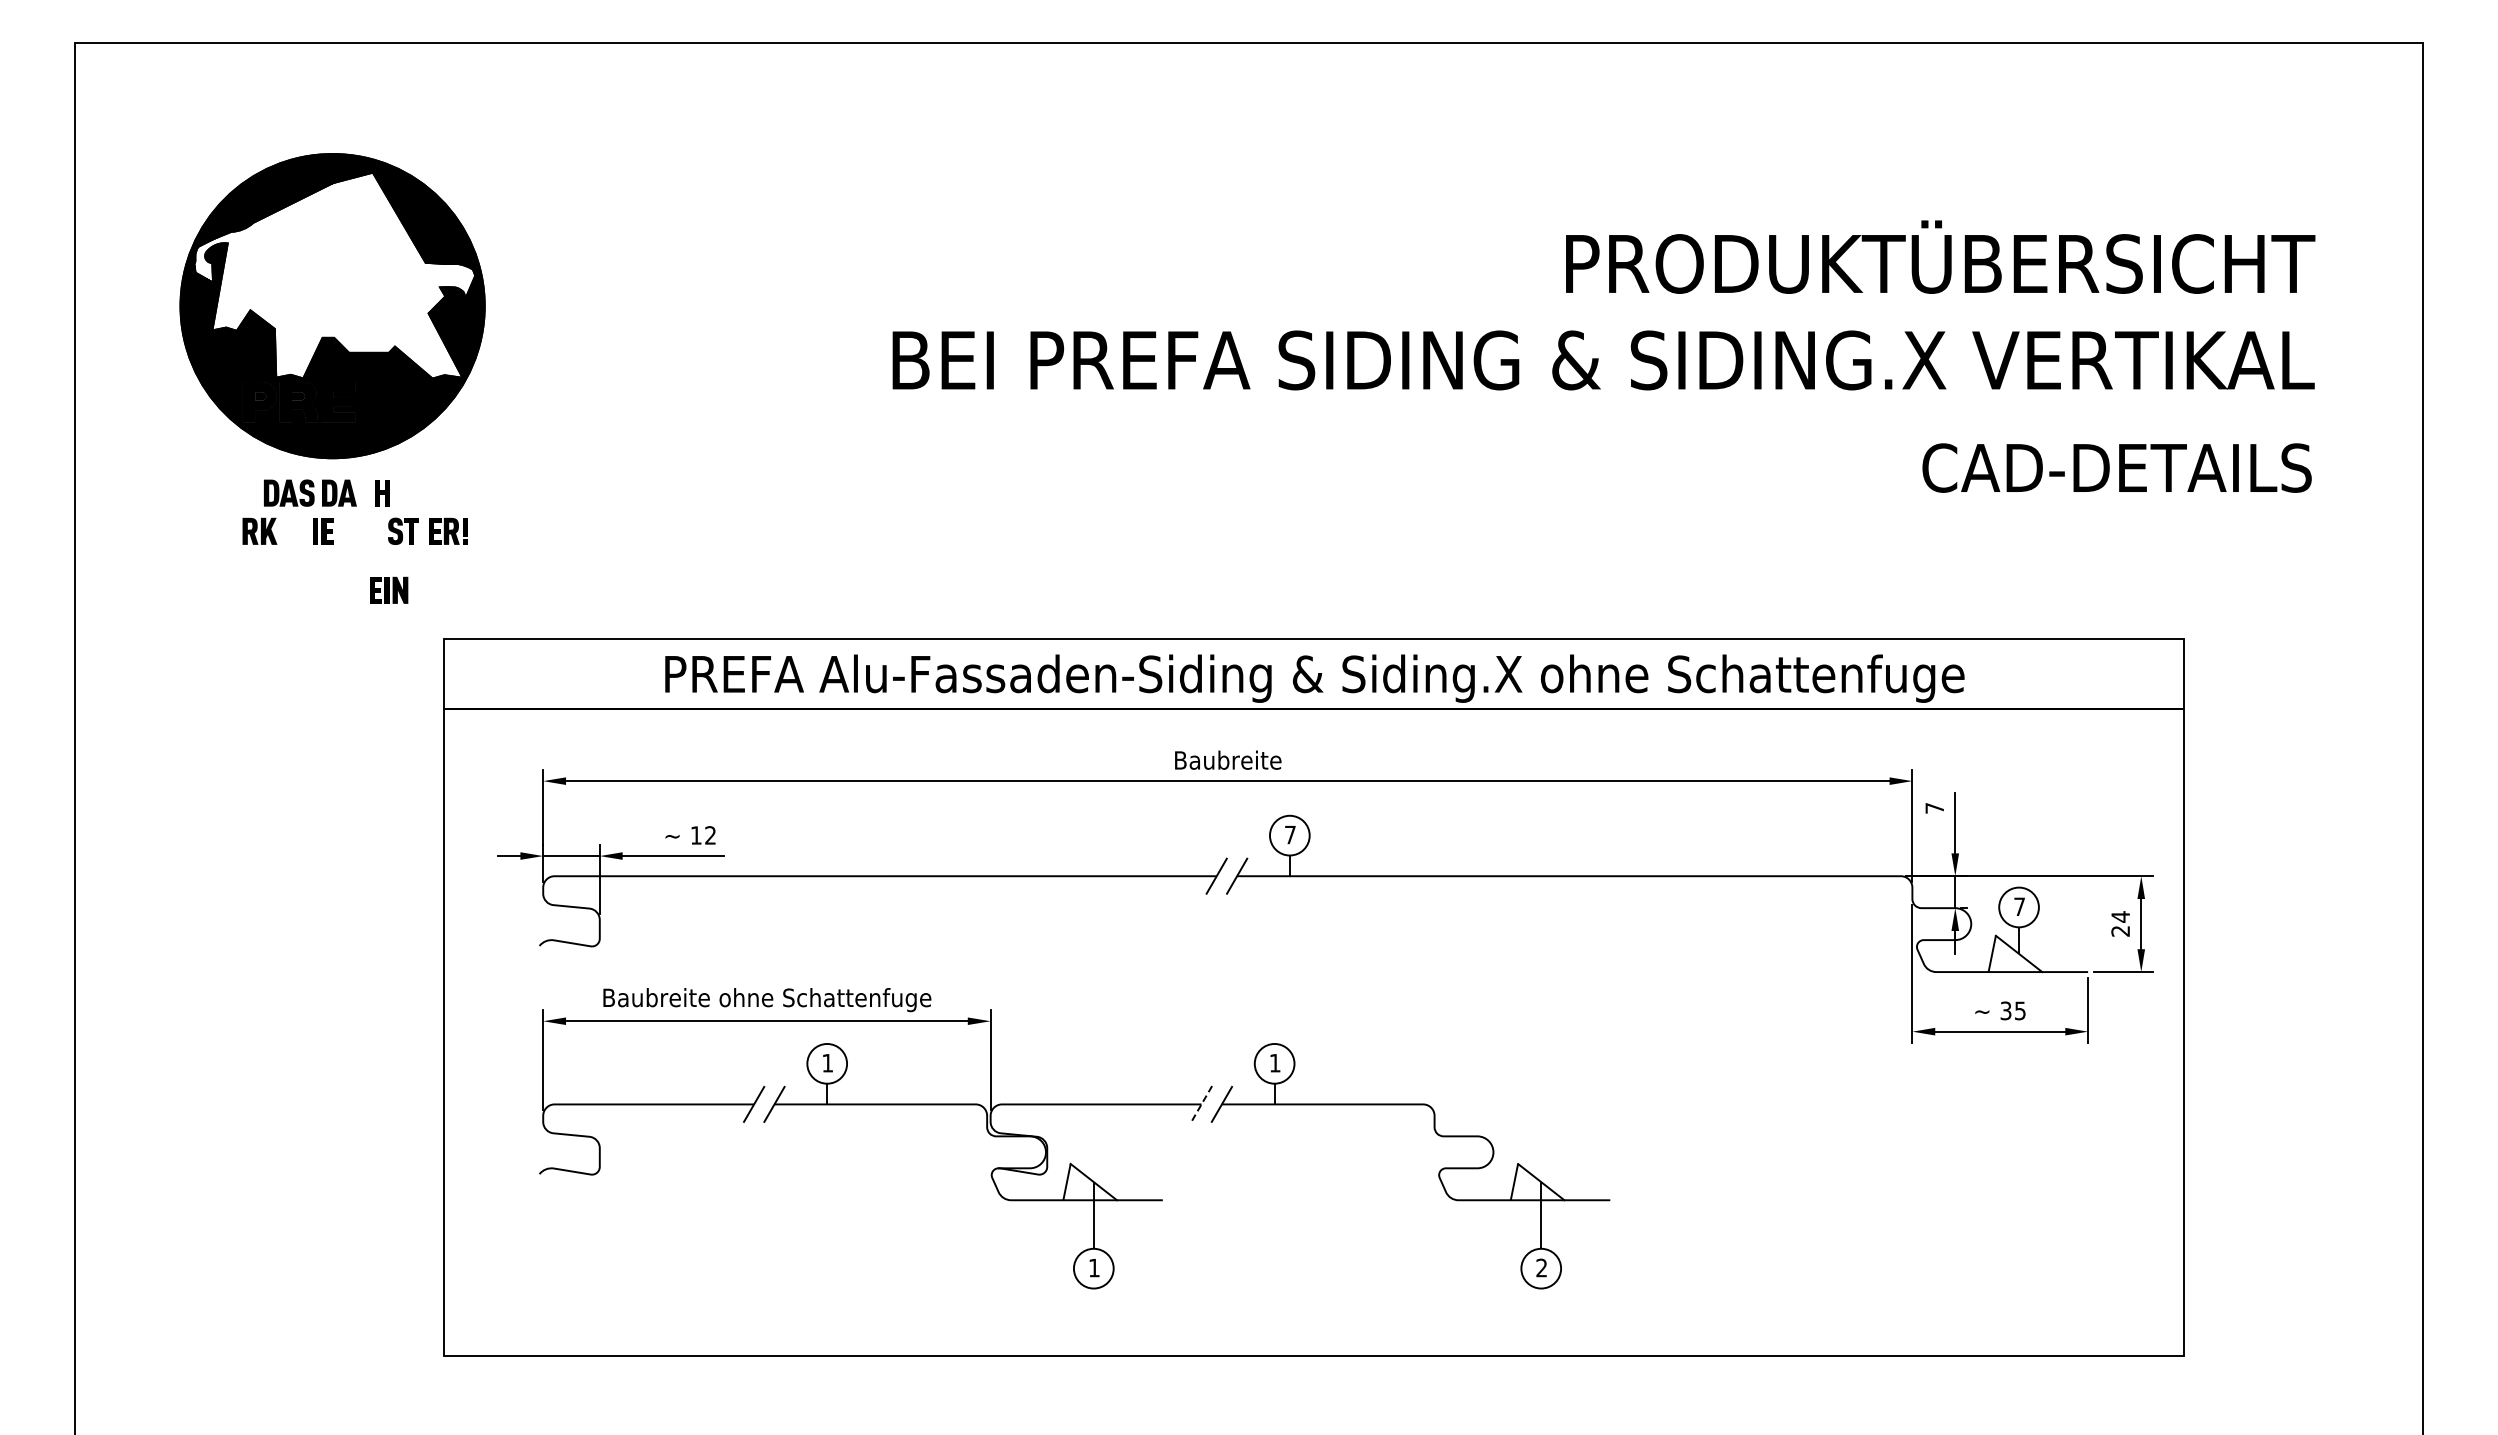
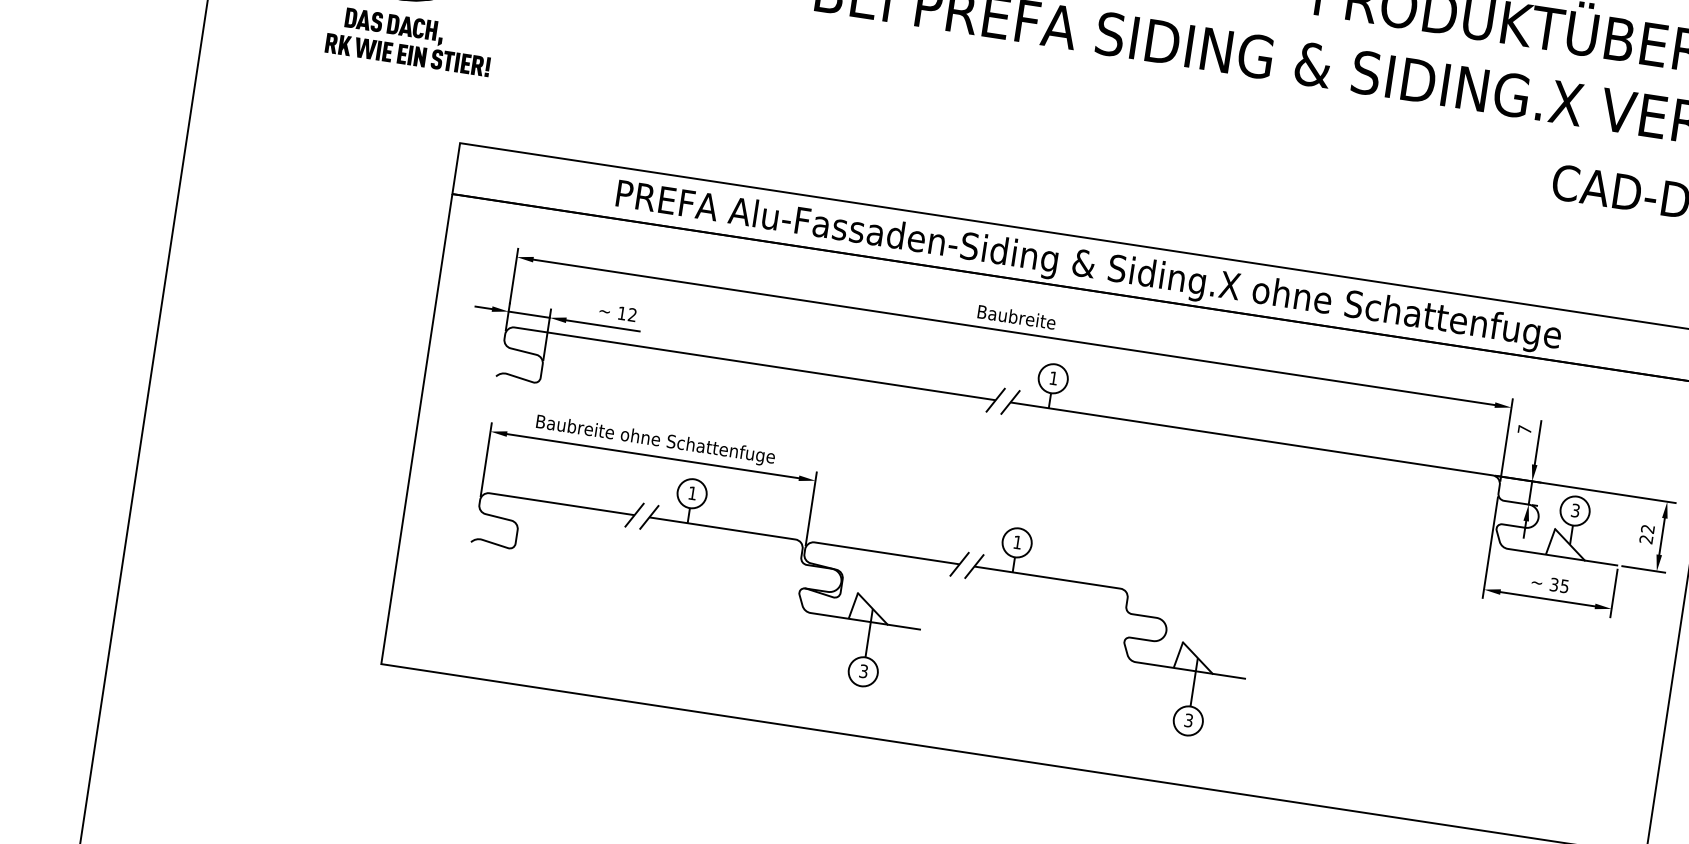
fill: (364, 492) -> (418, 27), added
fill: (395, 507) -> (439, 42), added
fill: (296, 530) -> (365, 47), added
fill: (423, 530) -> (457, 61), added
part: (389, 589) -> (412, 55), moved
text: (1290, 834) -> (1053, 378), 7 -> 1
text: (2019, 906) -> (1575, 510), 7 -> 3
text: (2120, 916) -> (1647, 528), 24 -> 22
line: (1201, 1104) -> (959, 564), dashed -> solid
text: (1094, 1267) -> (863, 671), 1 -> 3
text: (1541, 1268) -> (1188, 720), 2 -> 3

